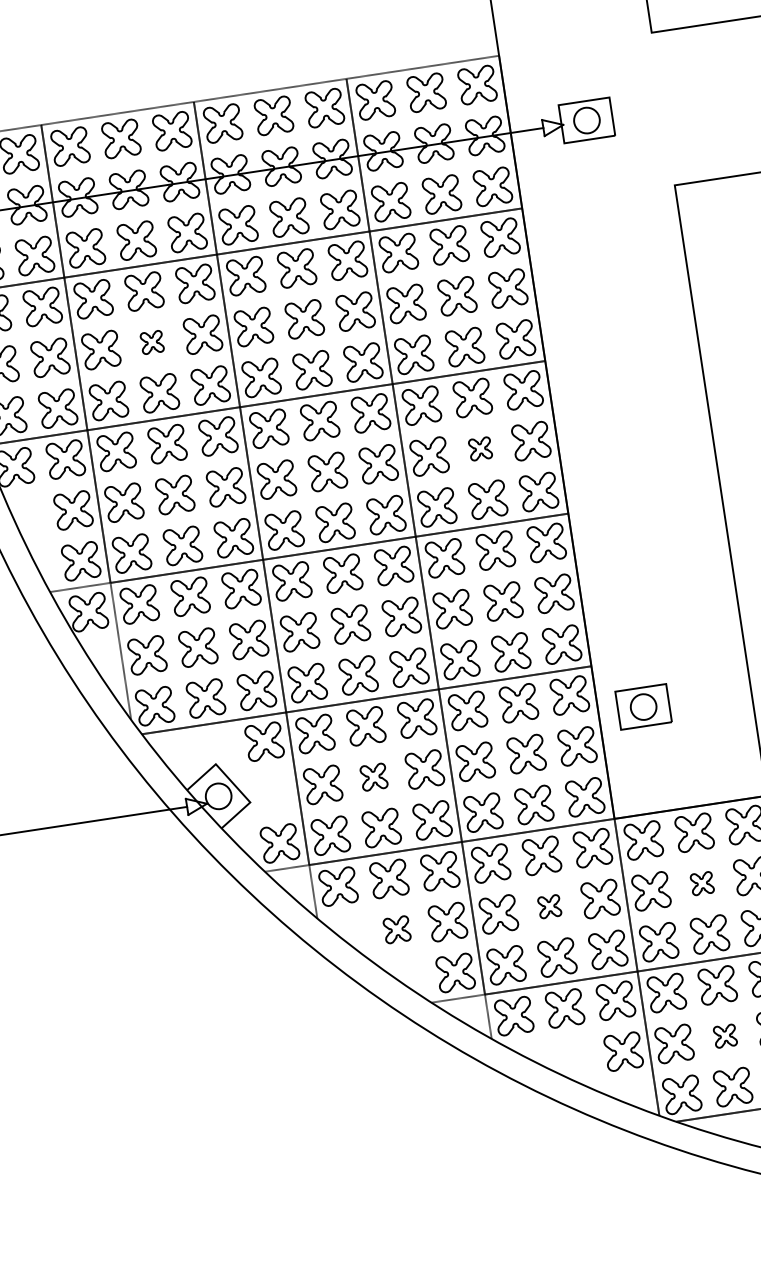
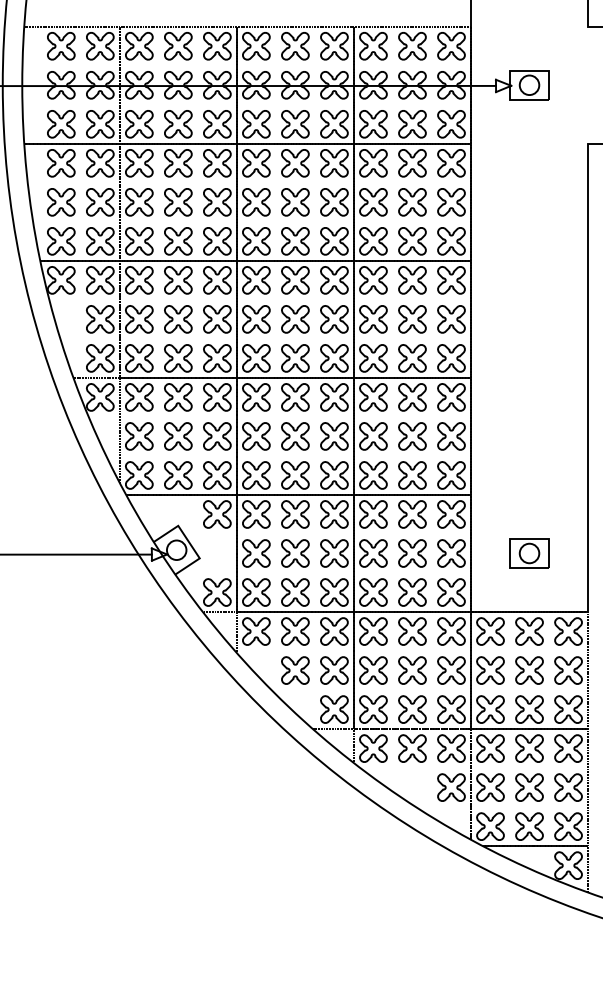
part: (152, 342) -> (178, 202), size x1.67
part: (480, 449) -> (412, 319), size x1.67
part: (643, 707) -> (529, 553), moved
part: (374, 777) -> (295, 553), size x1.43
part: (702, 883) -> (529, 670), size x1.67
part: (549, 906) -> (412, 670), size x1.67
part: (397, 929) -> (295, 670), size x1.43
part: (725, 1036) -> (529, 787), size x1.67

